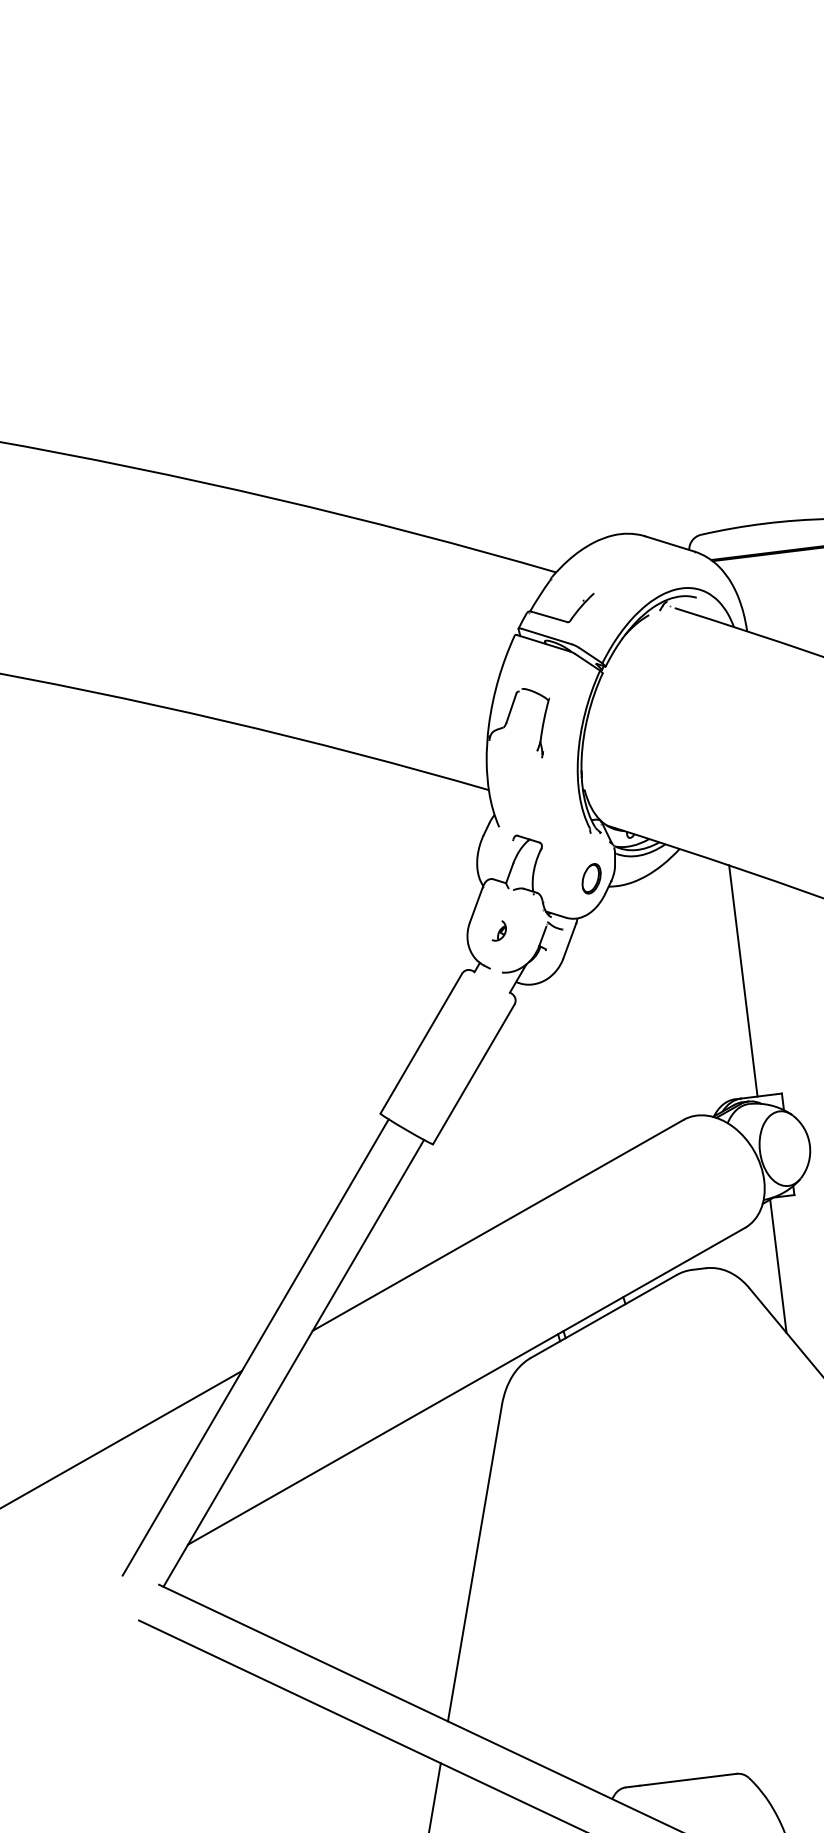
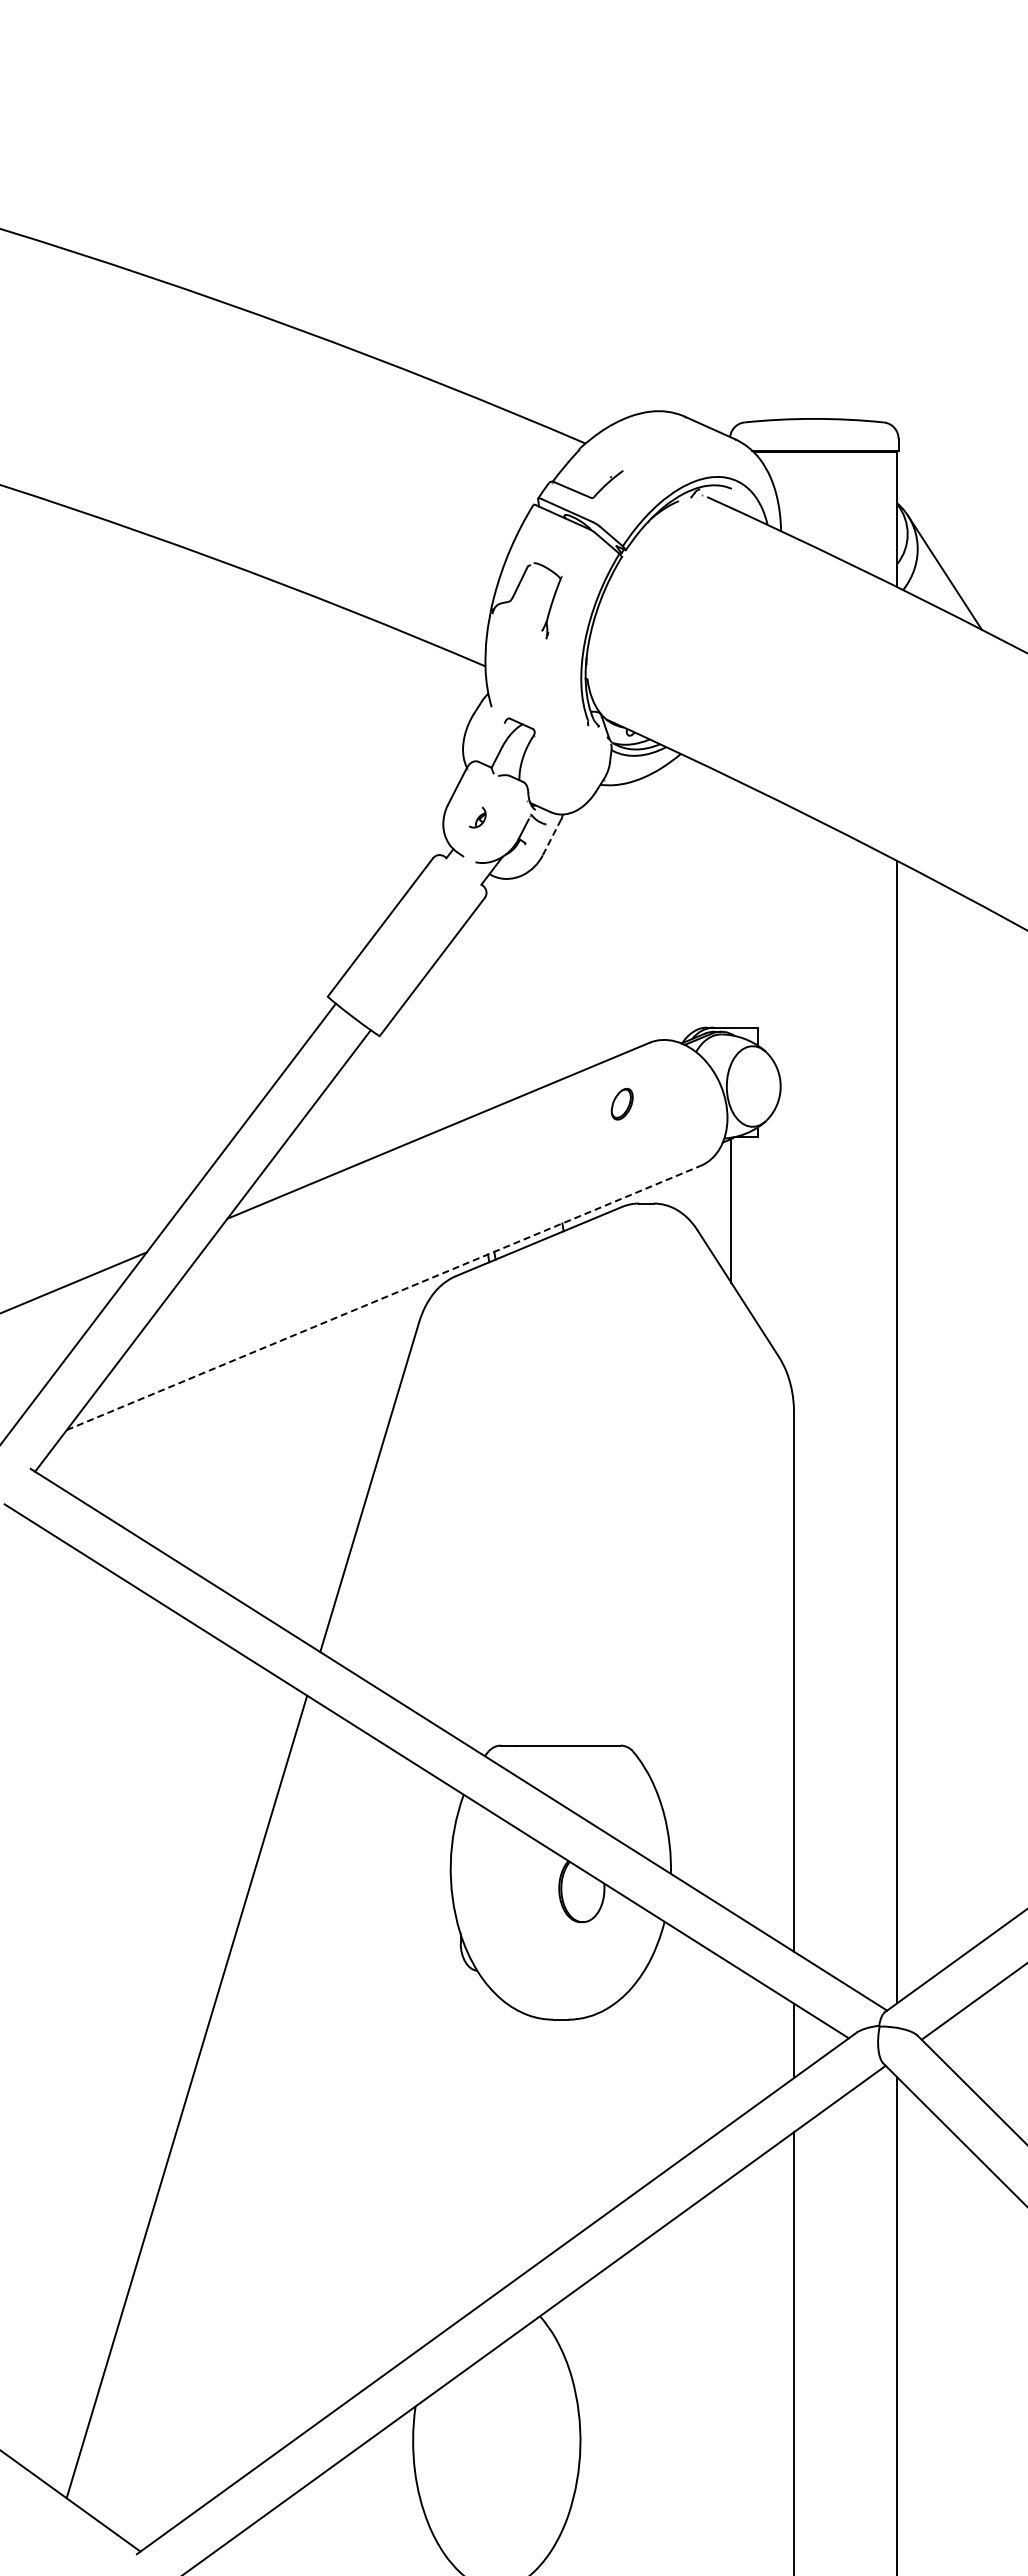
part: (590, 878) -> (621, 1103), moved
line: (569, 941) -> (551, 838), solid -> dashed
line: (743, 980) -> (731, 902), removed
line: (467, 1385) -> (384, 1297), solid -> dashed

